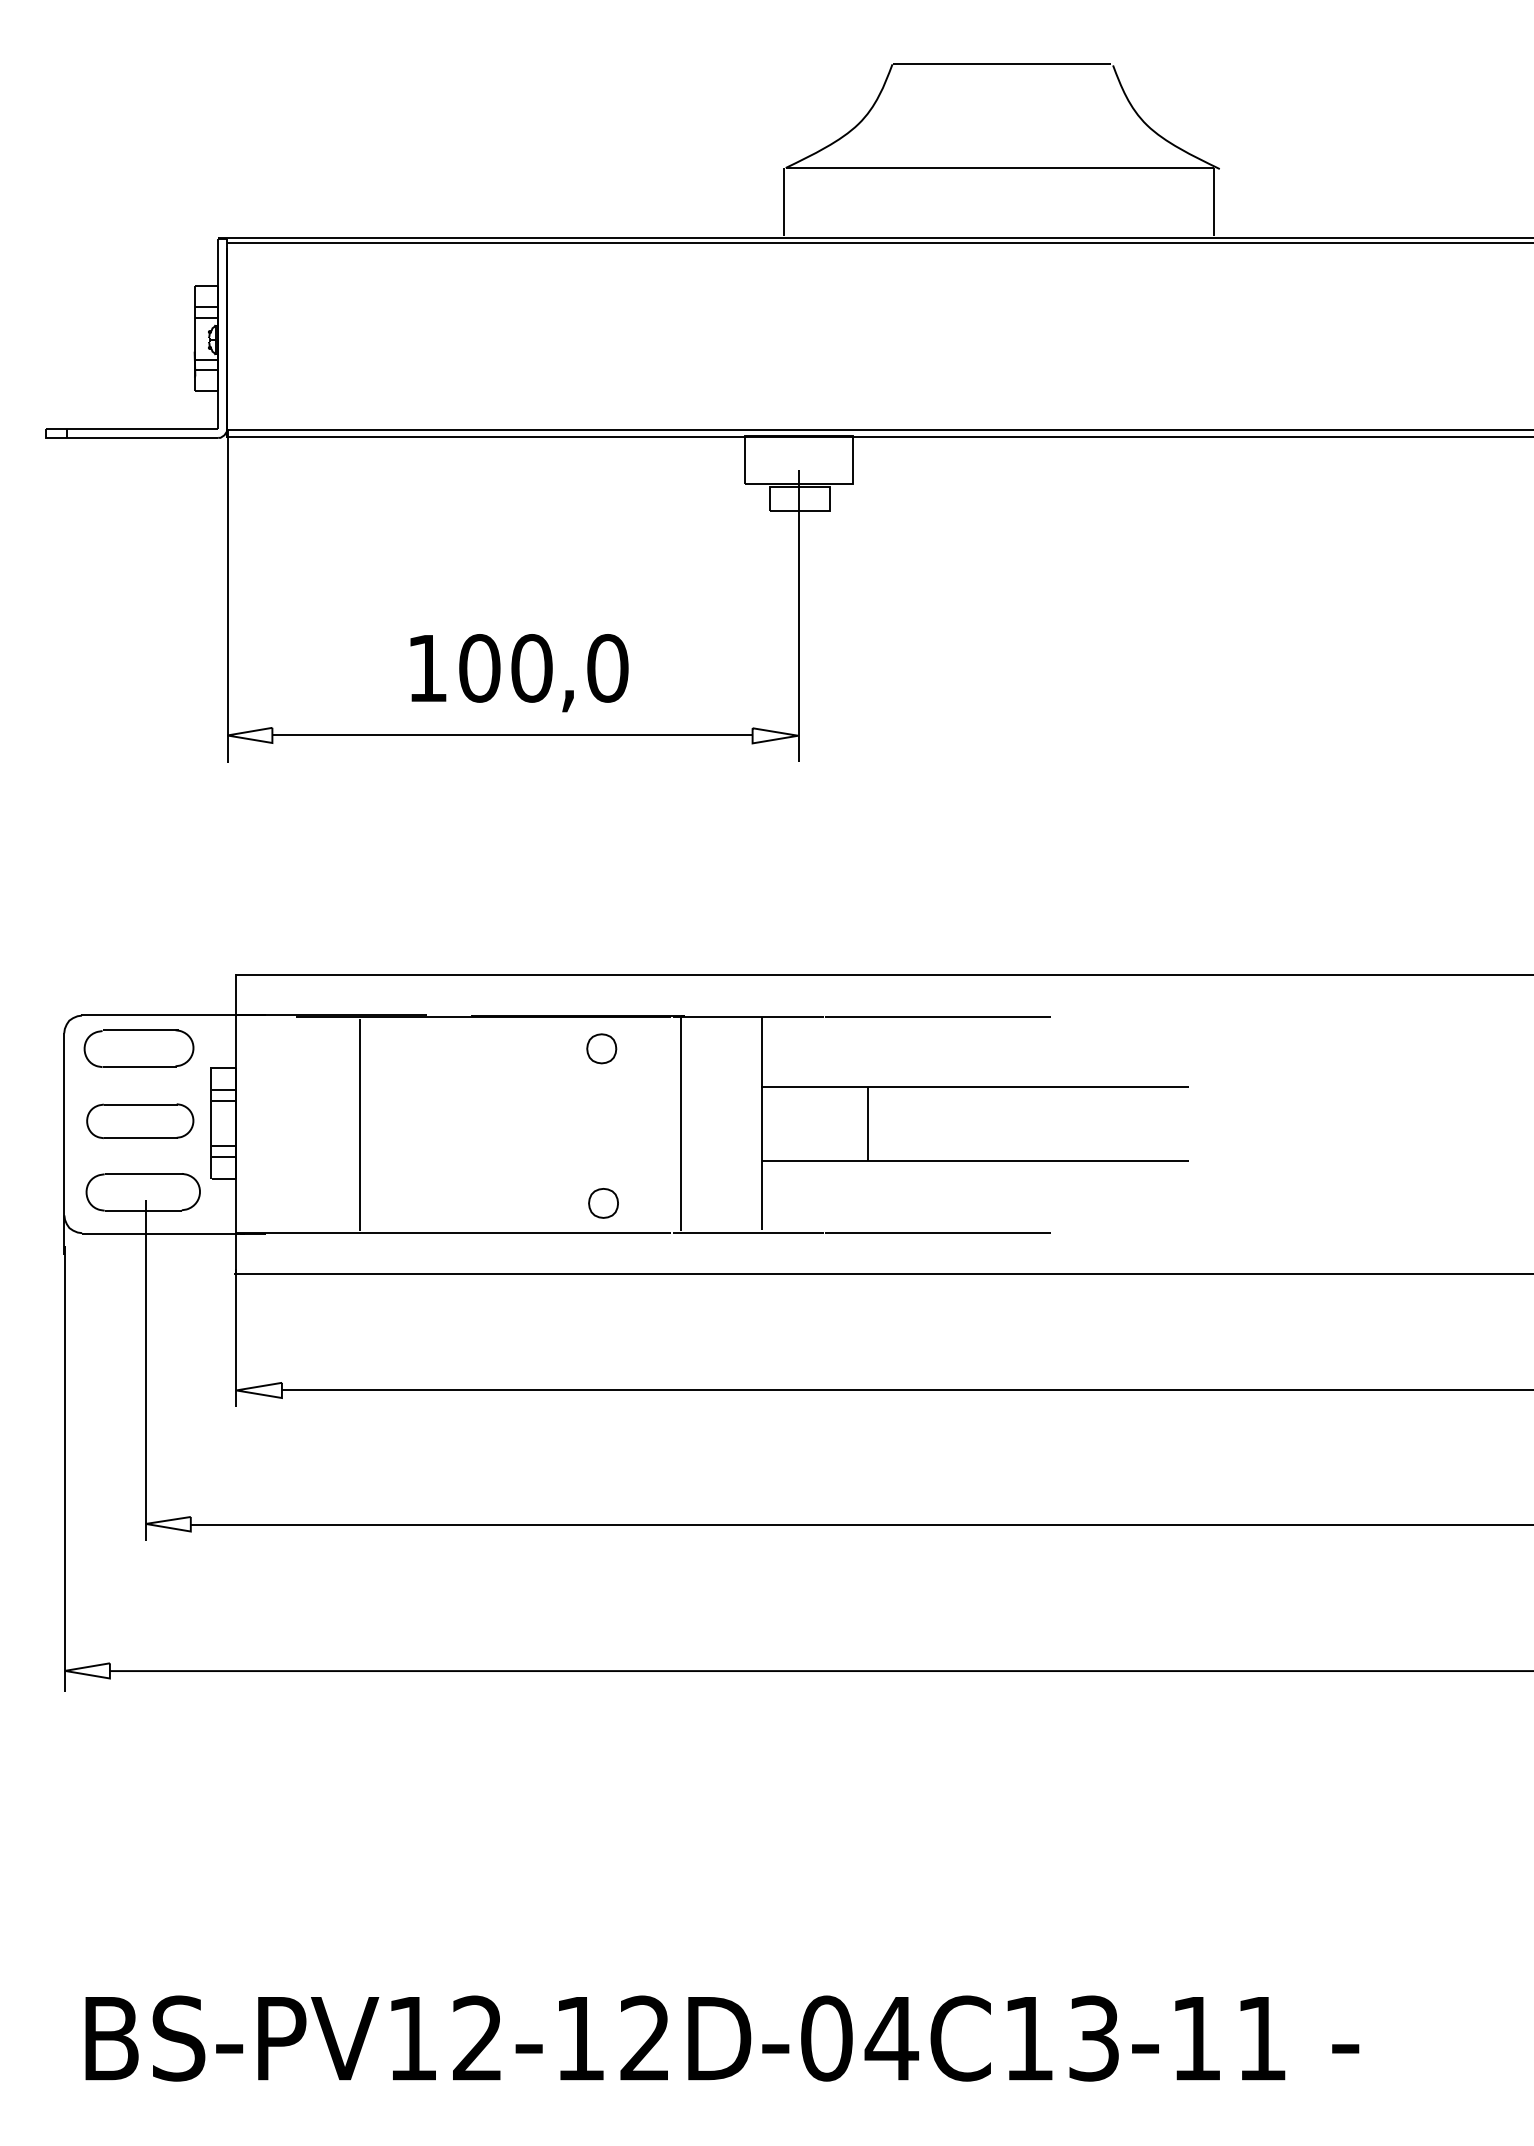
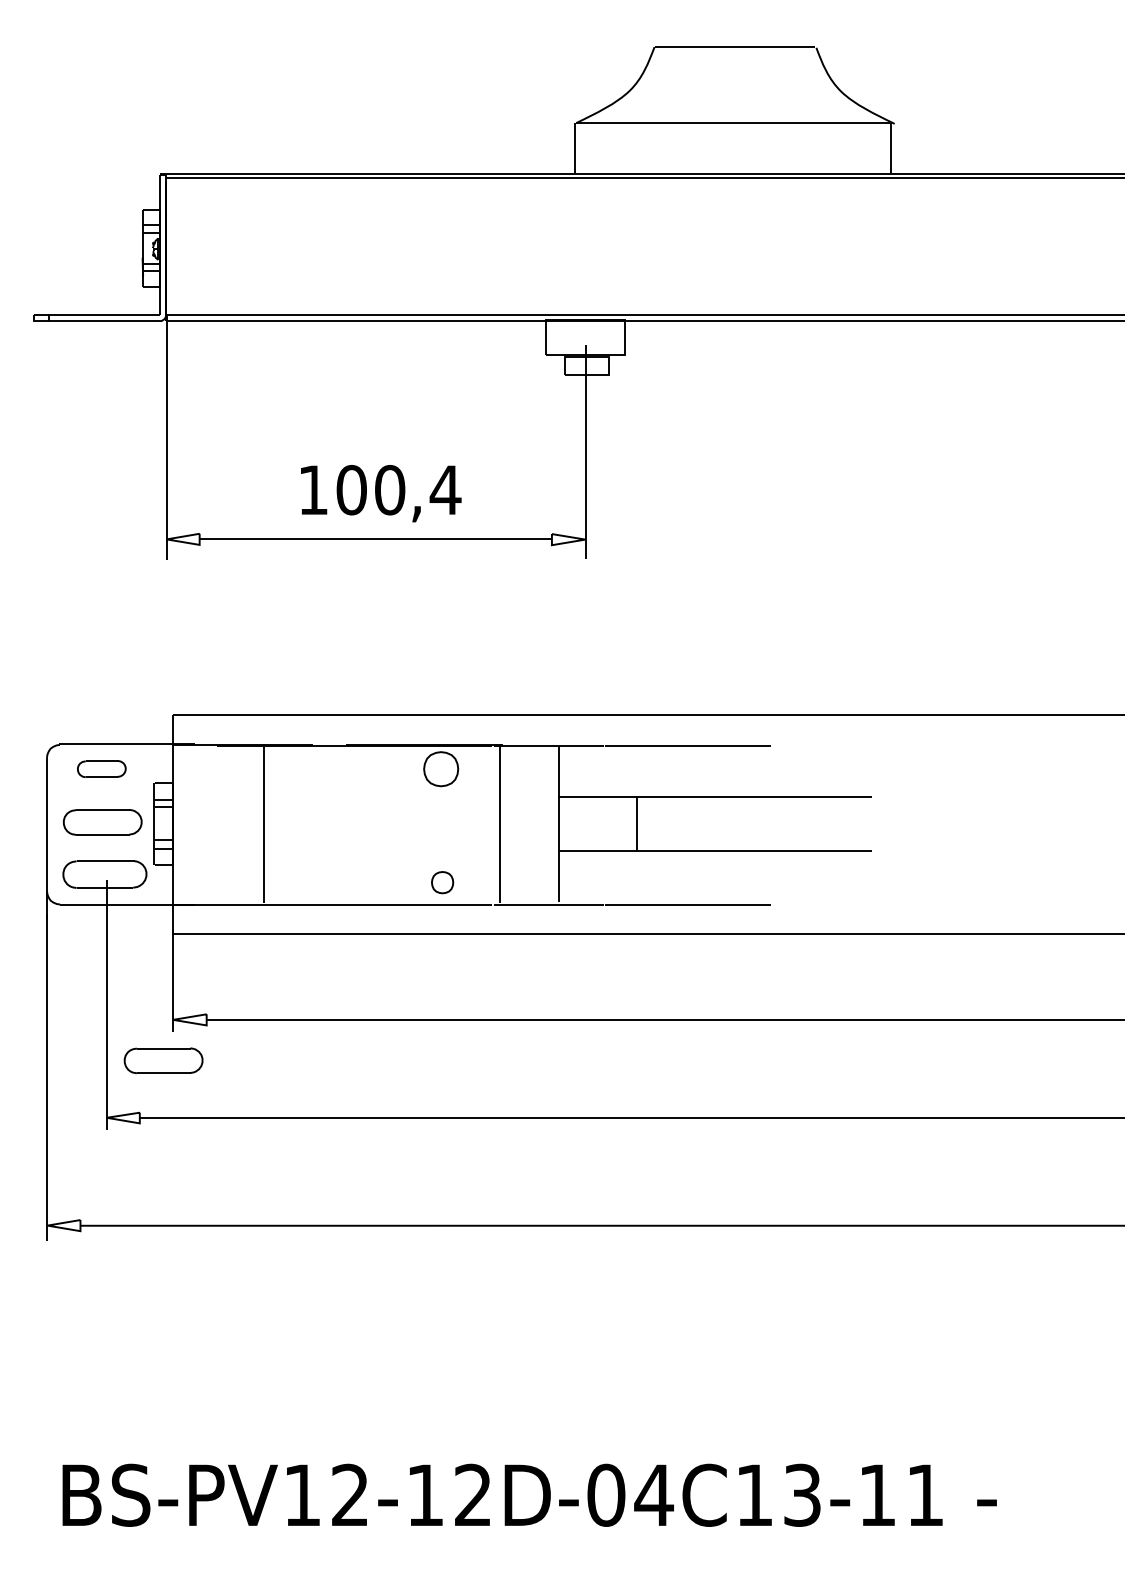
text: (607, 668) -> (445, 490), ,0 -> ,4
part: (138, 1048) -> (101, 769), size x0.6
part: (601, 1048) -> (441, 769), size x1.6
part: (223, 1445) -> (163, 1060), added

